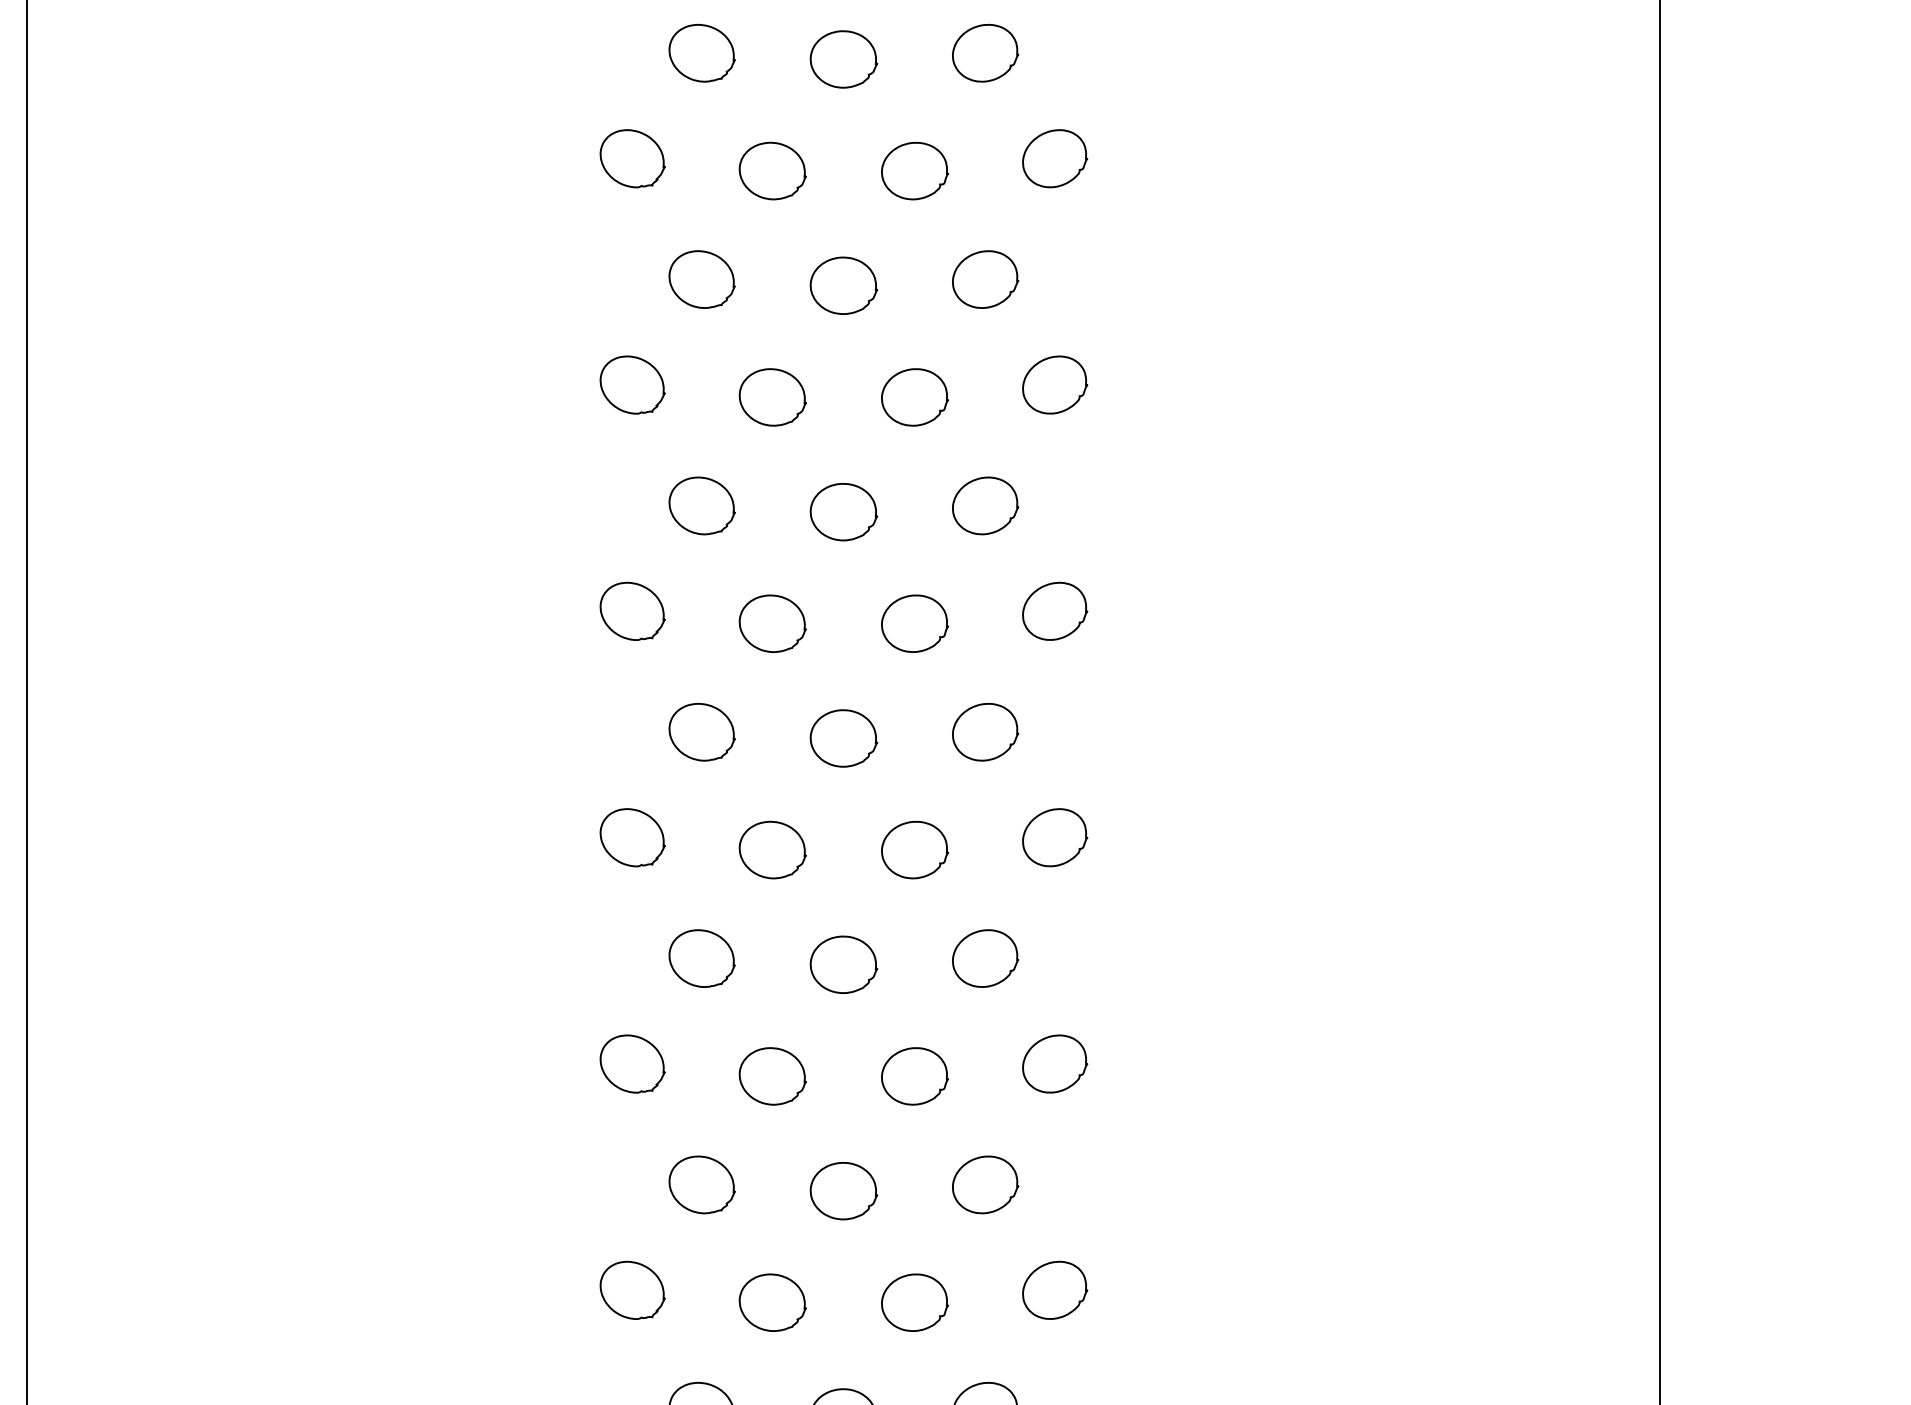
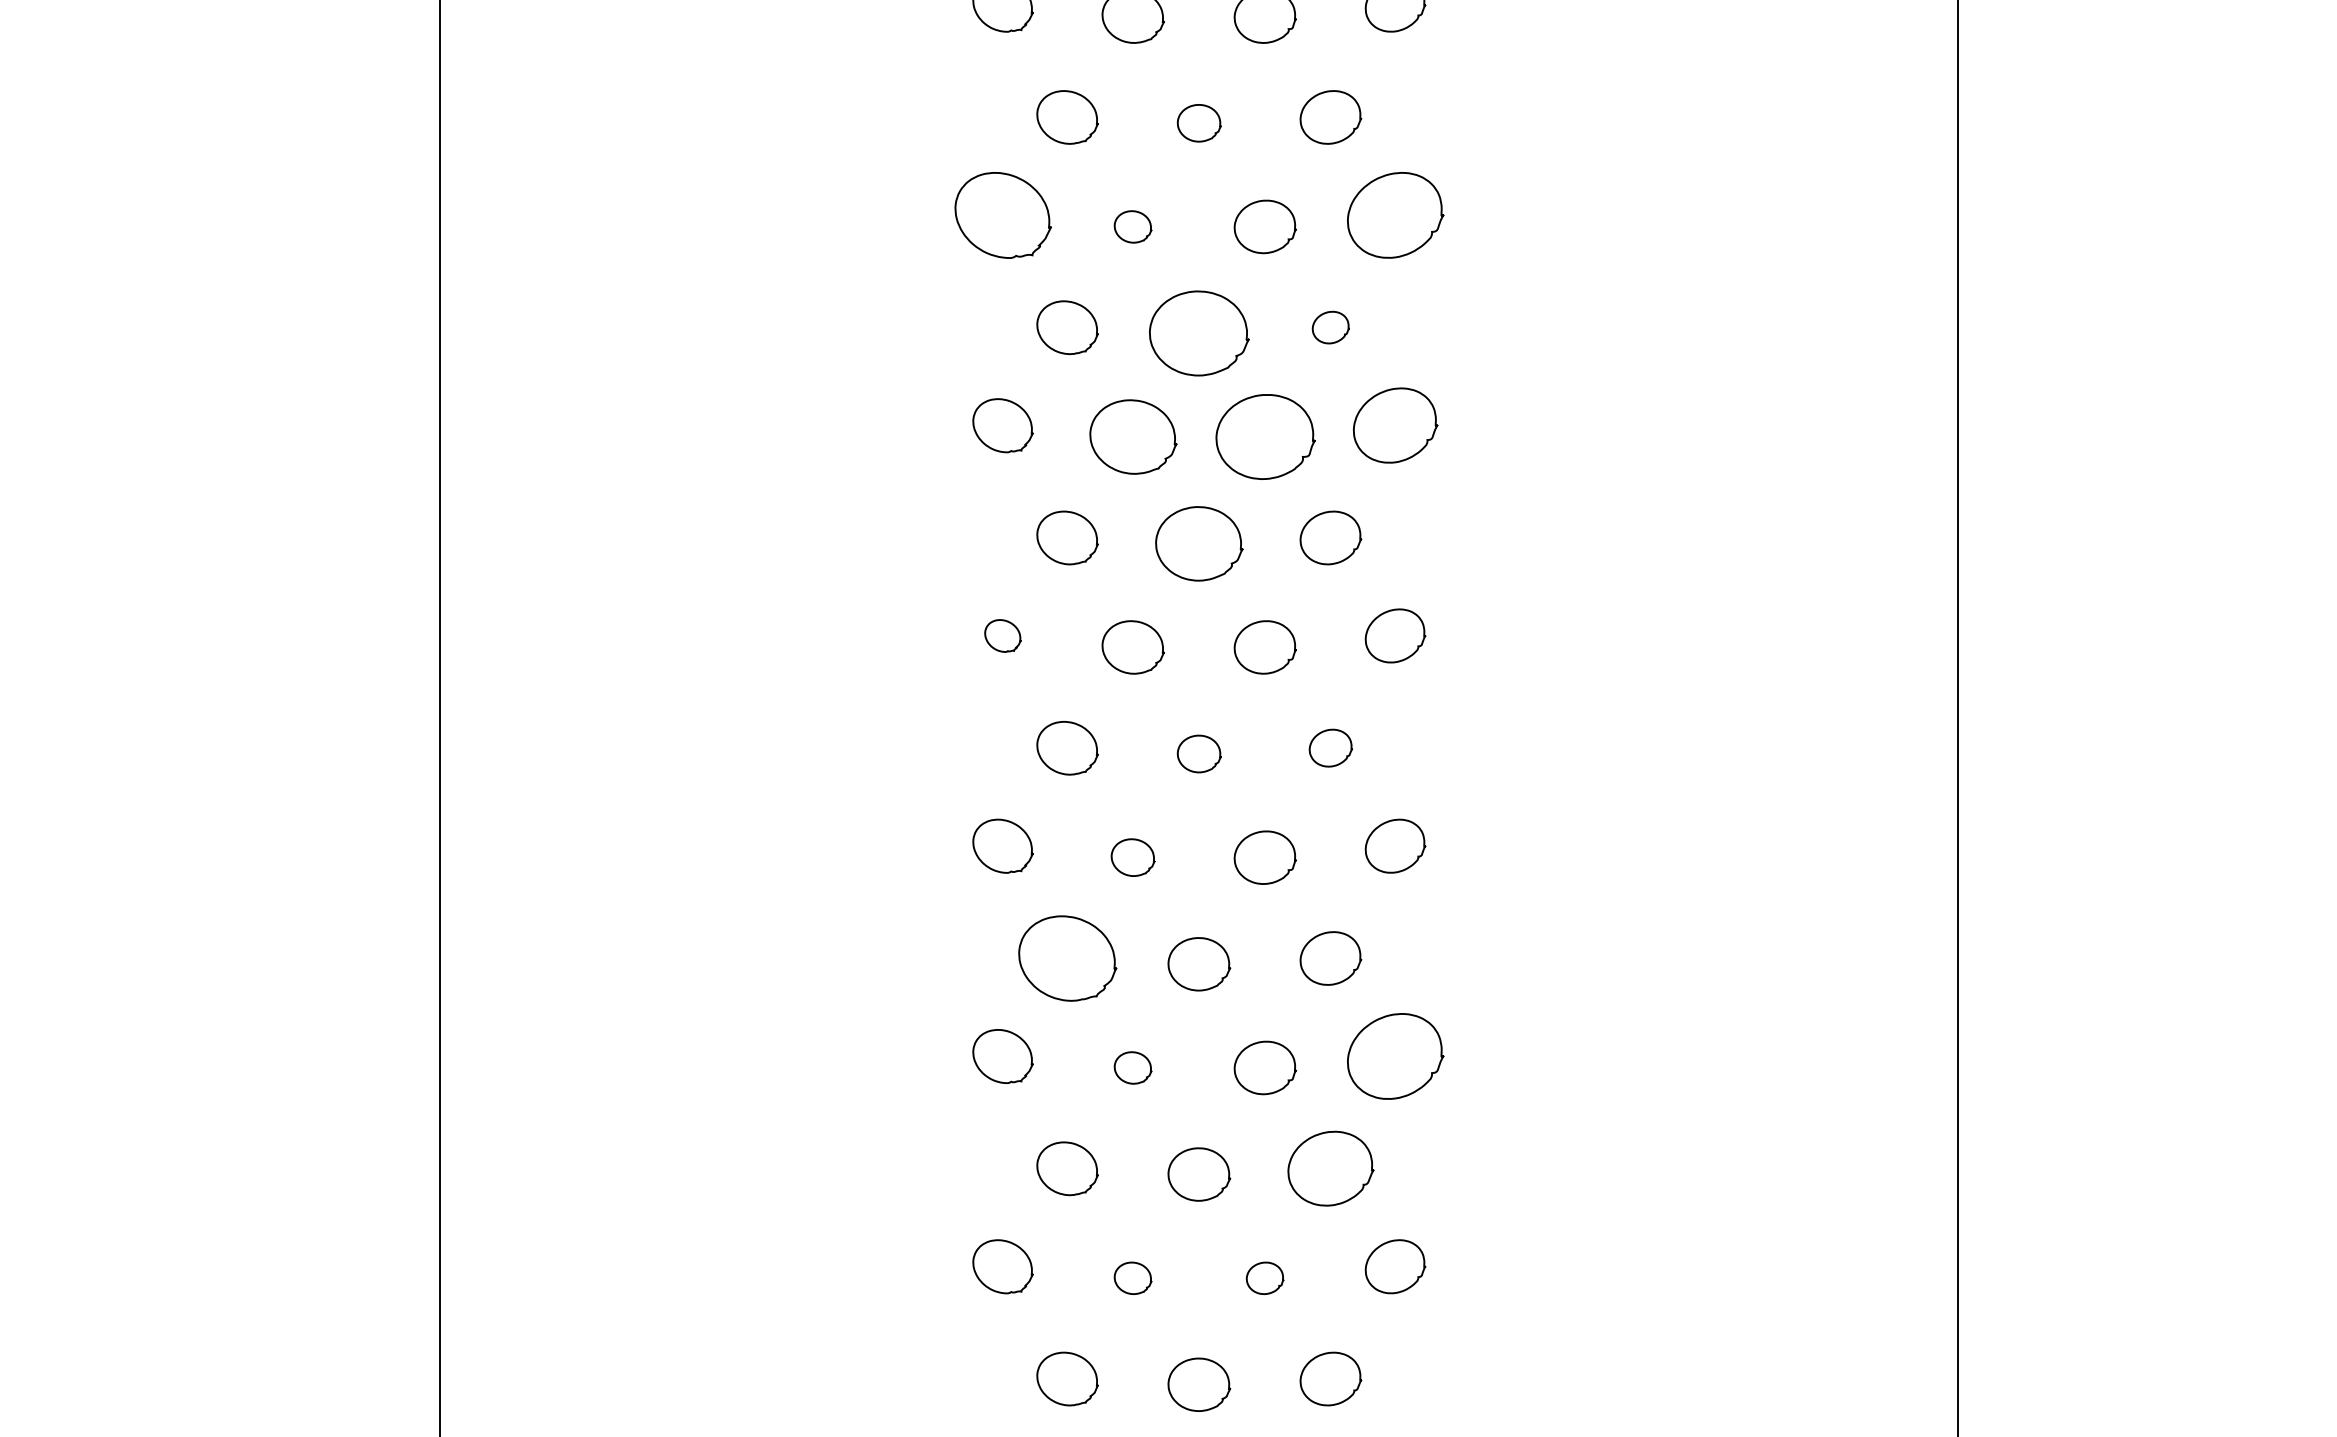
part: (844, 59) -> (1199, 123), size x0.7
part: (632, 158) -> (1002, 215), size x1.6
part: (1055, 158) -> (1395, 215), size x1.6
part: (771, 170) -> (1132, 226), size x0.6
part: (985, 279) -> (1330, 327), size x0.6
part: (844, 285) -> (1199, 333), size x1.6
part: (1055, 384) -> (1395, 425), size x1.4
part: (771, 397) -> (1132, 437), size x1.4
part: (914, 397) -> (1264, 437), size x1.6
part: (844, 511) -> (1199, 543), size x1.4
part: (632, 610) -> (1002, 635), size x0.6
part: (985, 731) -> (1330, 747), size x0.7
part: (844, 737) -> (1199, 753), size x0.7
part: (771, 849) -> (1132, 857), size x0.7
part: (702, 958) -> (1067, 958), size x1.6
part: (1055, 1064) -> (1395, 1056), size x1.6
part: (771, 1075) -> (1132, 1067), size x0.6
part: (985, 1184) -> (1330, 1168), size x1.4
part: (771, 1303) -> (1132, 1278), size x0.6
part: (914, 1303) -> (1264, 1278), size x0.6

